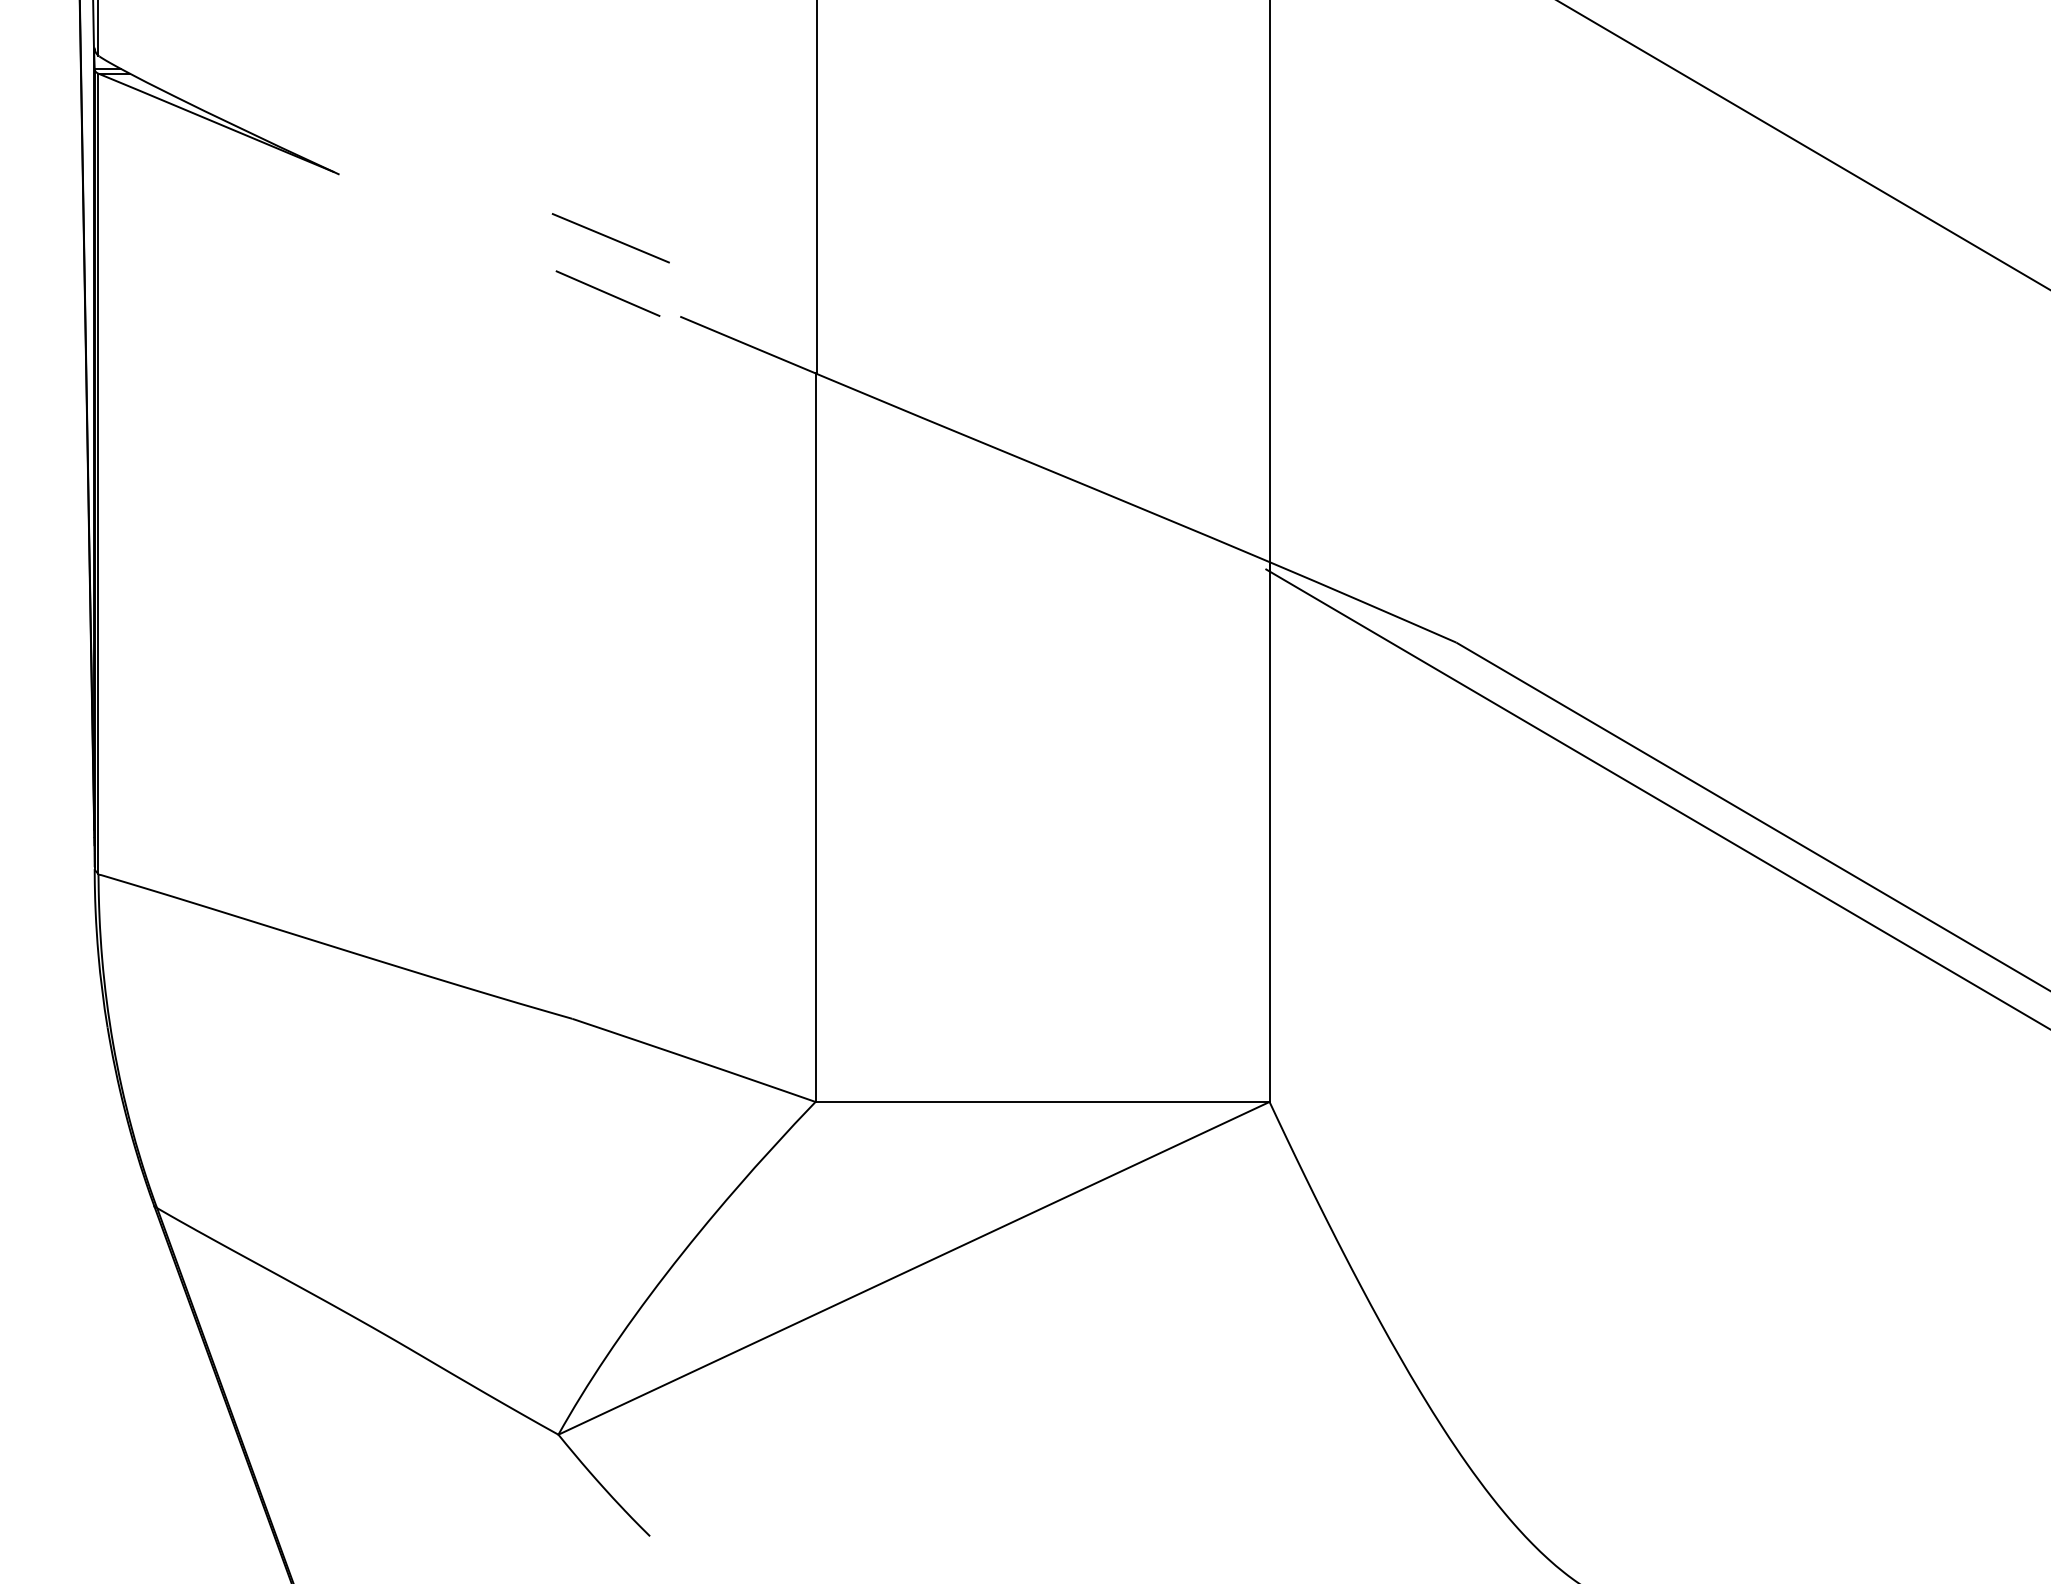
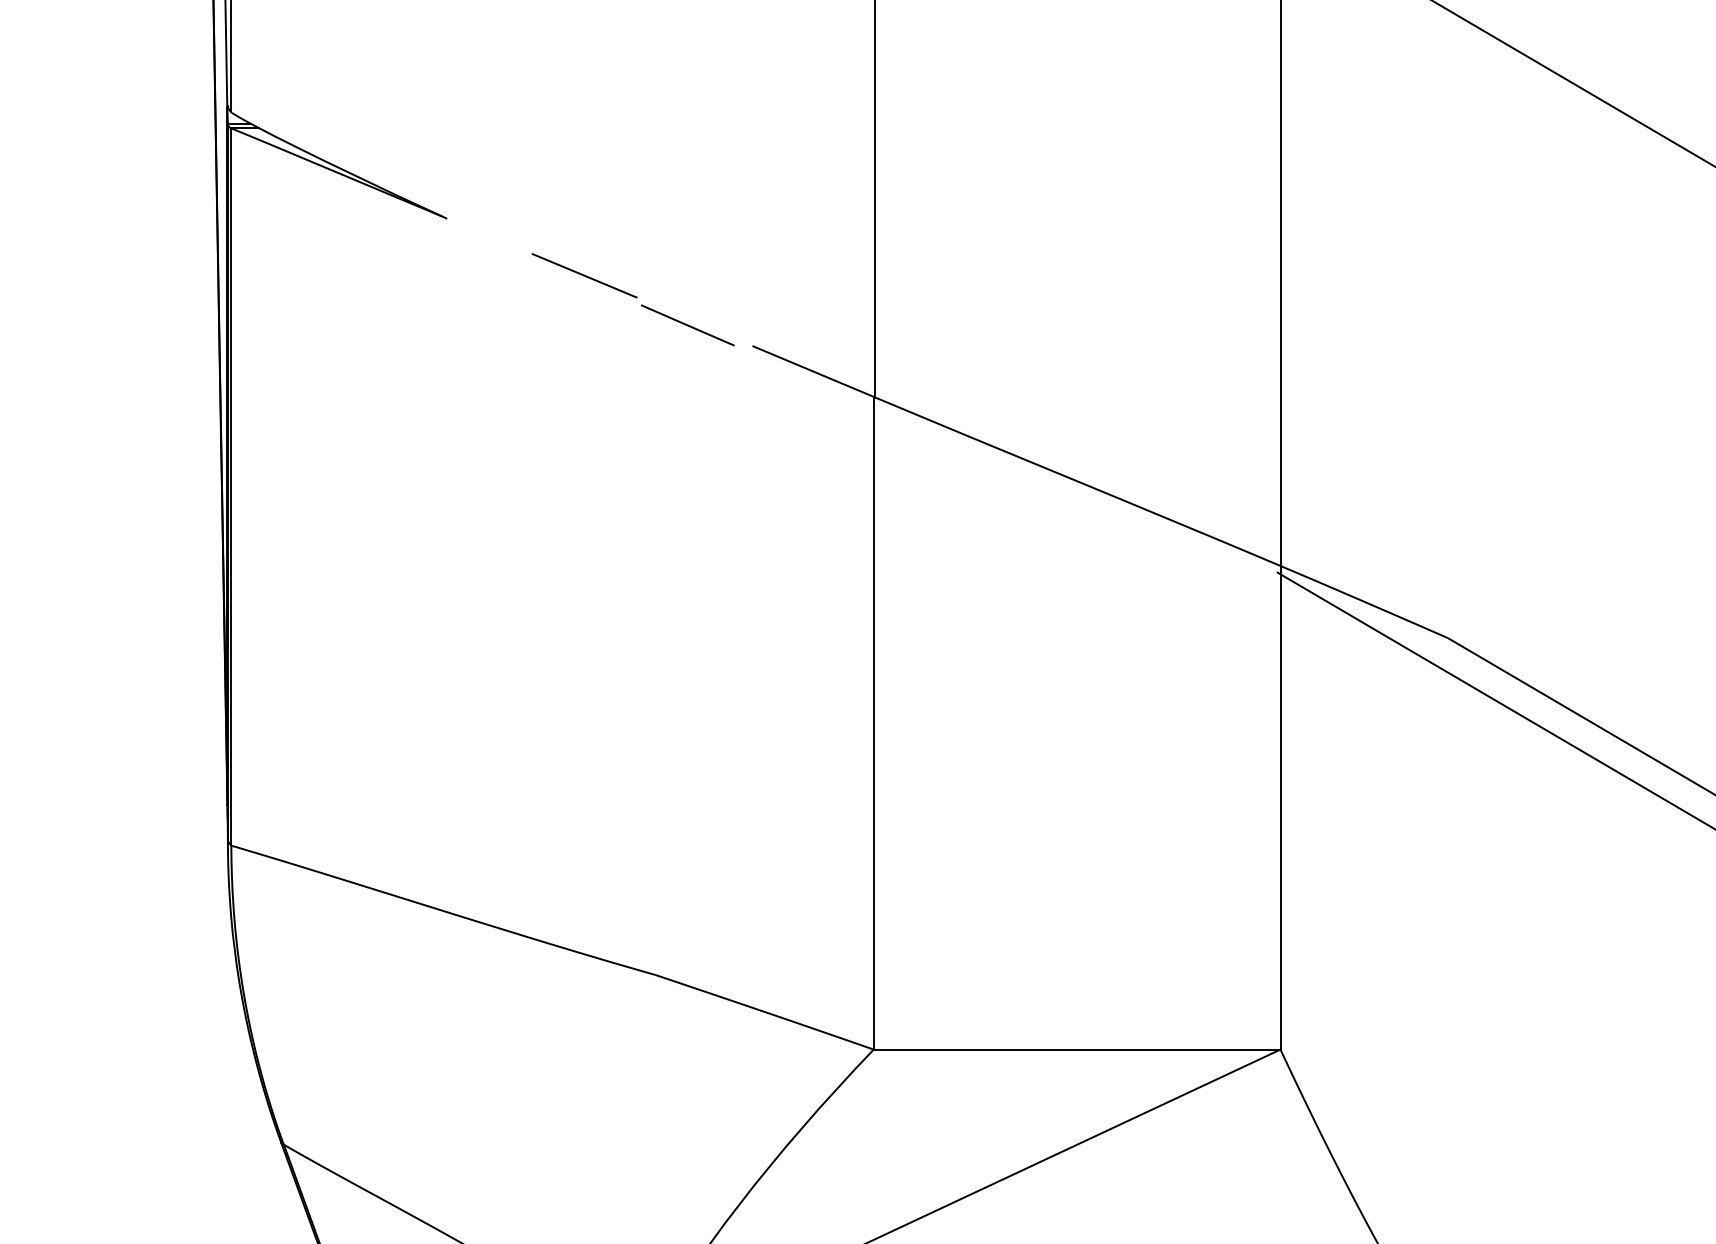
line: (610, 238) -> (584, 276), moved

